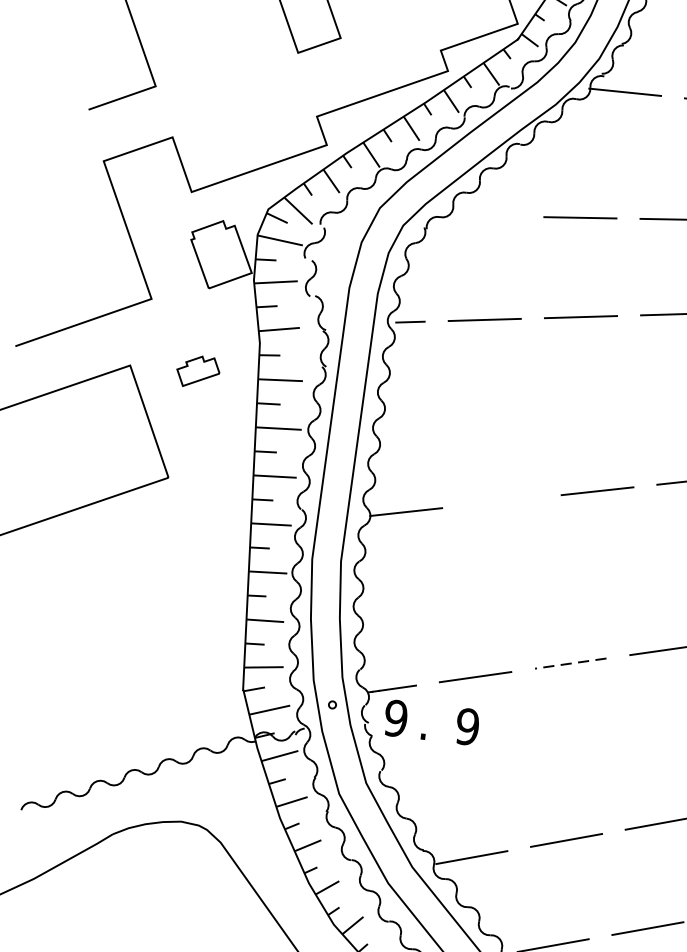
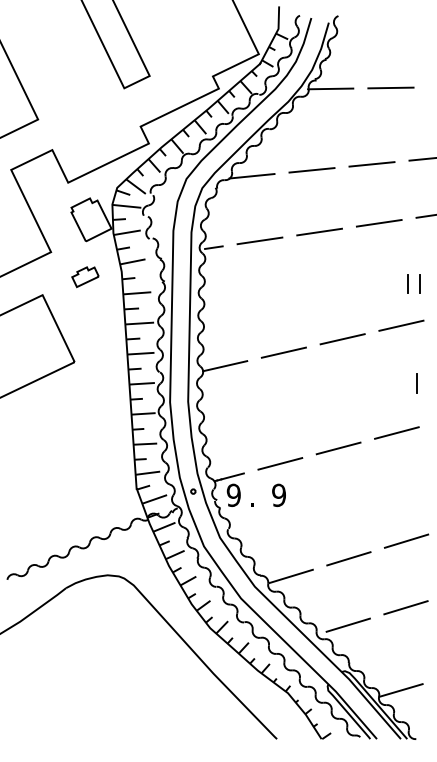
line: (483, 216) -> (251, 176), added
part: (198, 372) -> (85, 277), moved
line: (501, 501) -> (283, 352), added
line: (570, 663) -> (338, 448), dashed -> solid

